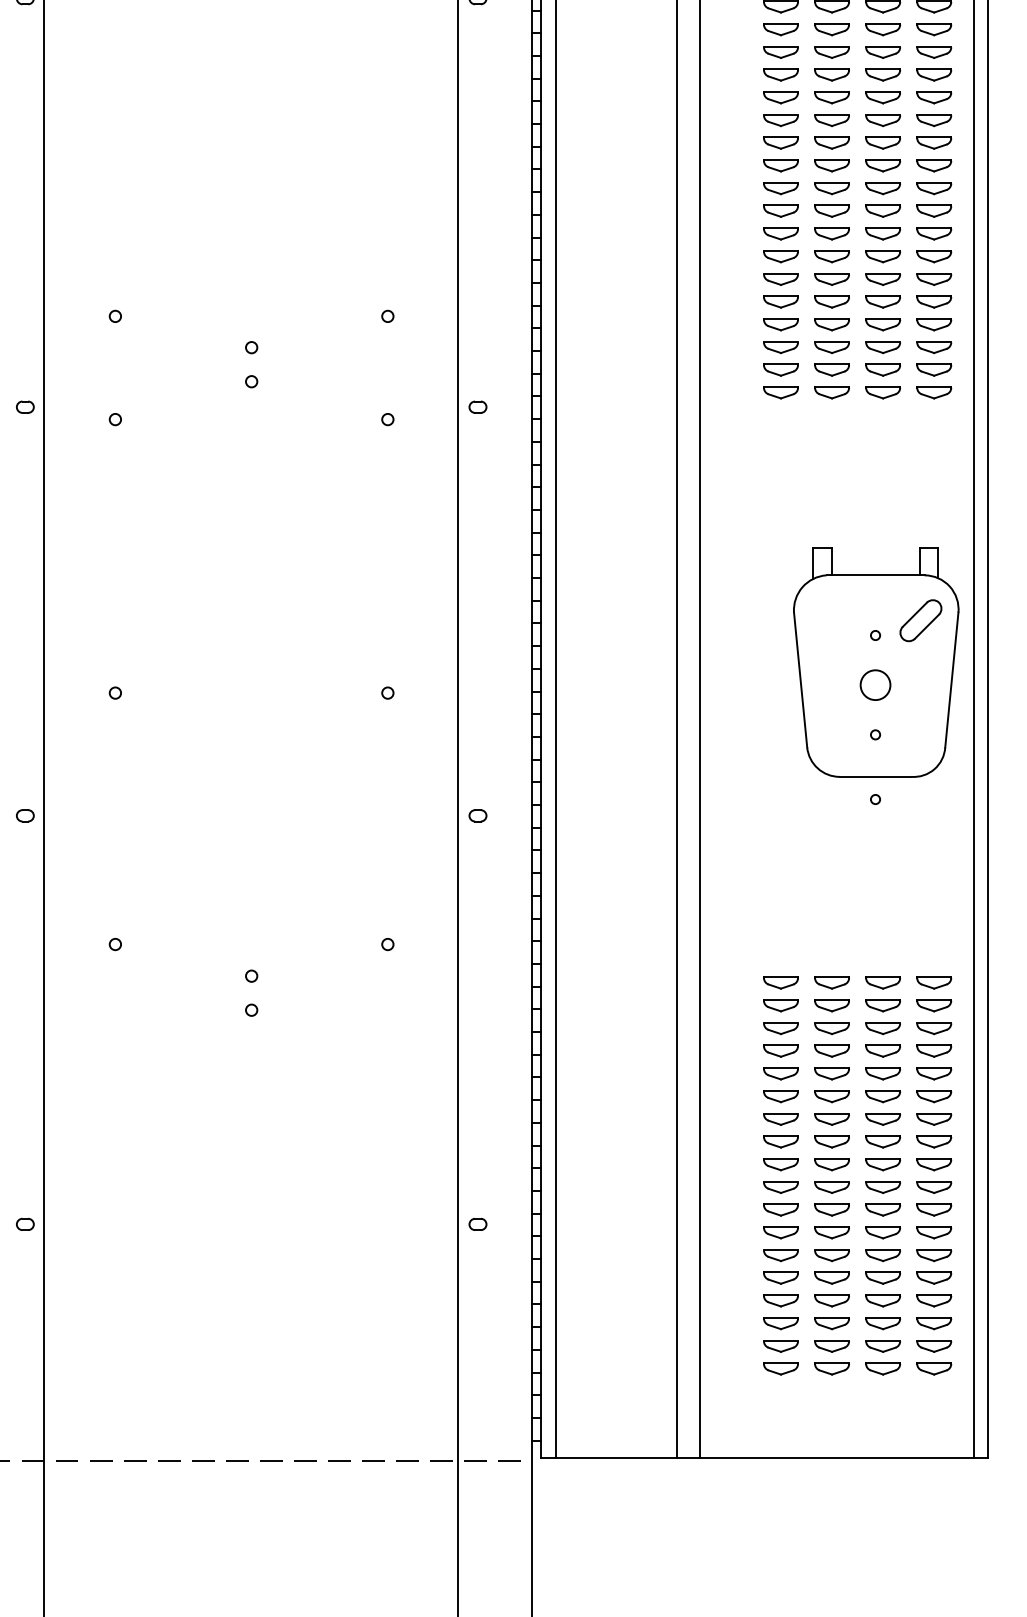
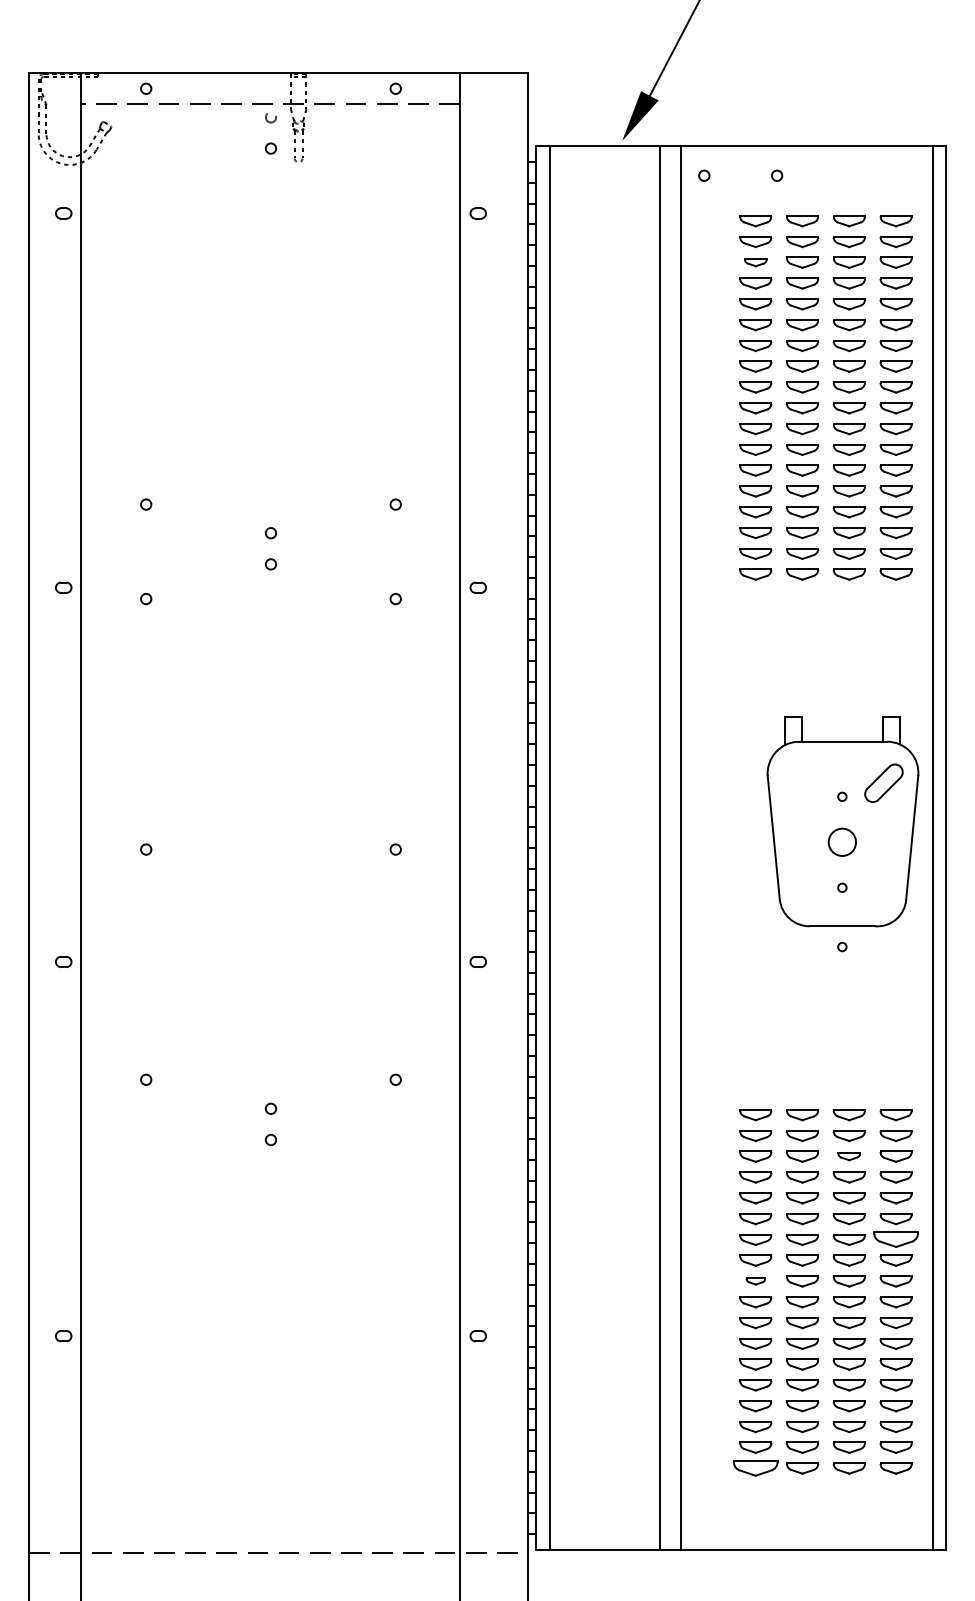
part: (780, 52) -> (755, 262), size x0.7
part: (882, 1028) -> (848, 1156), size x0.7
part: (933, 1118) -> (895, 1239), size x1.4
part: (780, 1164) -> (755, 1281), size x0.6
part: (780, 1368) -> (755, 1468), size x1.4

